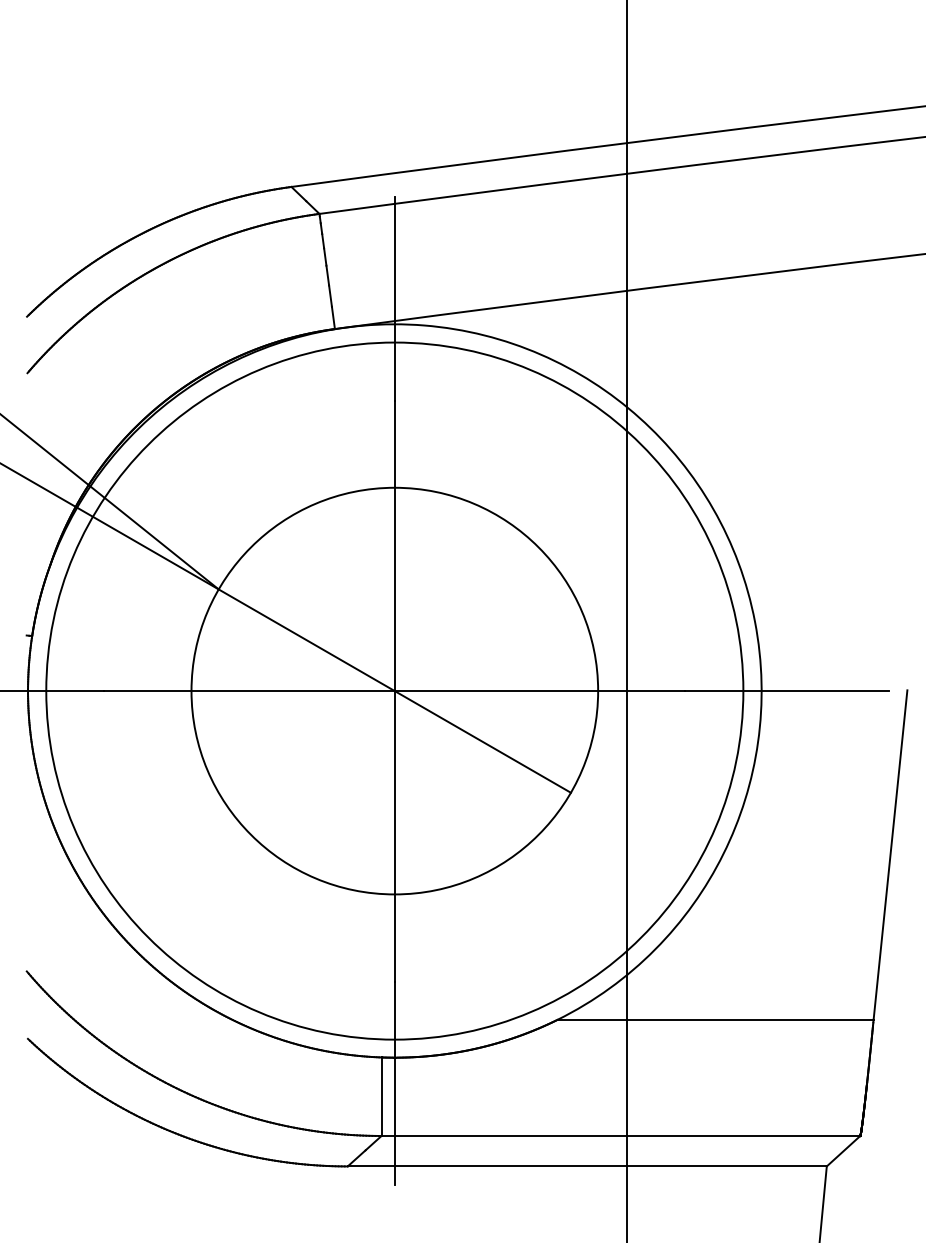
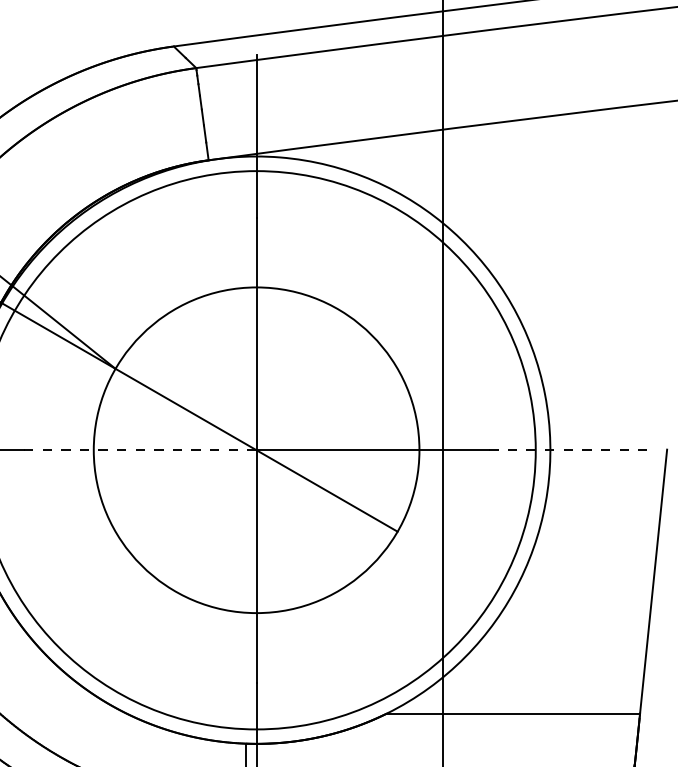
line: (249, 691) -> (140, 450), solid -> dashed
line: (786, 691) -> (570, 450), solid -> dashed

